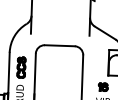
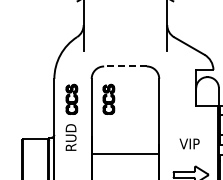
line: (59, 45) -> (124, 66), solid -> dashed
part: (47, 67) -> (108, 98), added
part: (103, 87) -> (189, 123), removed

